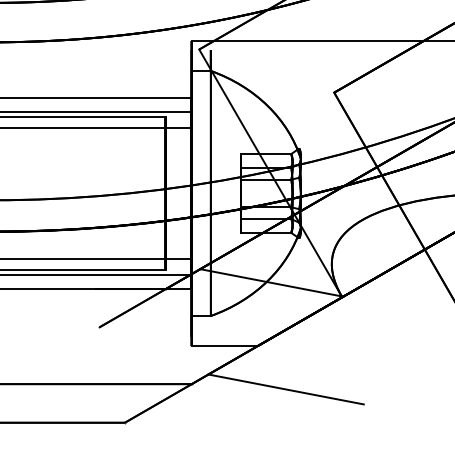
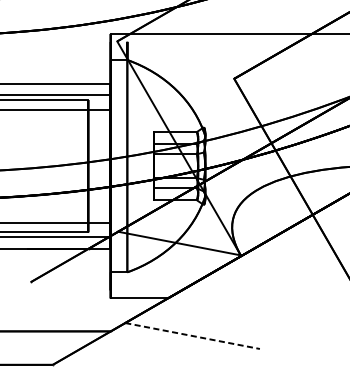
line: (286, 389) -> (192, 336), solid -> dashed

